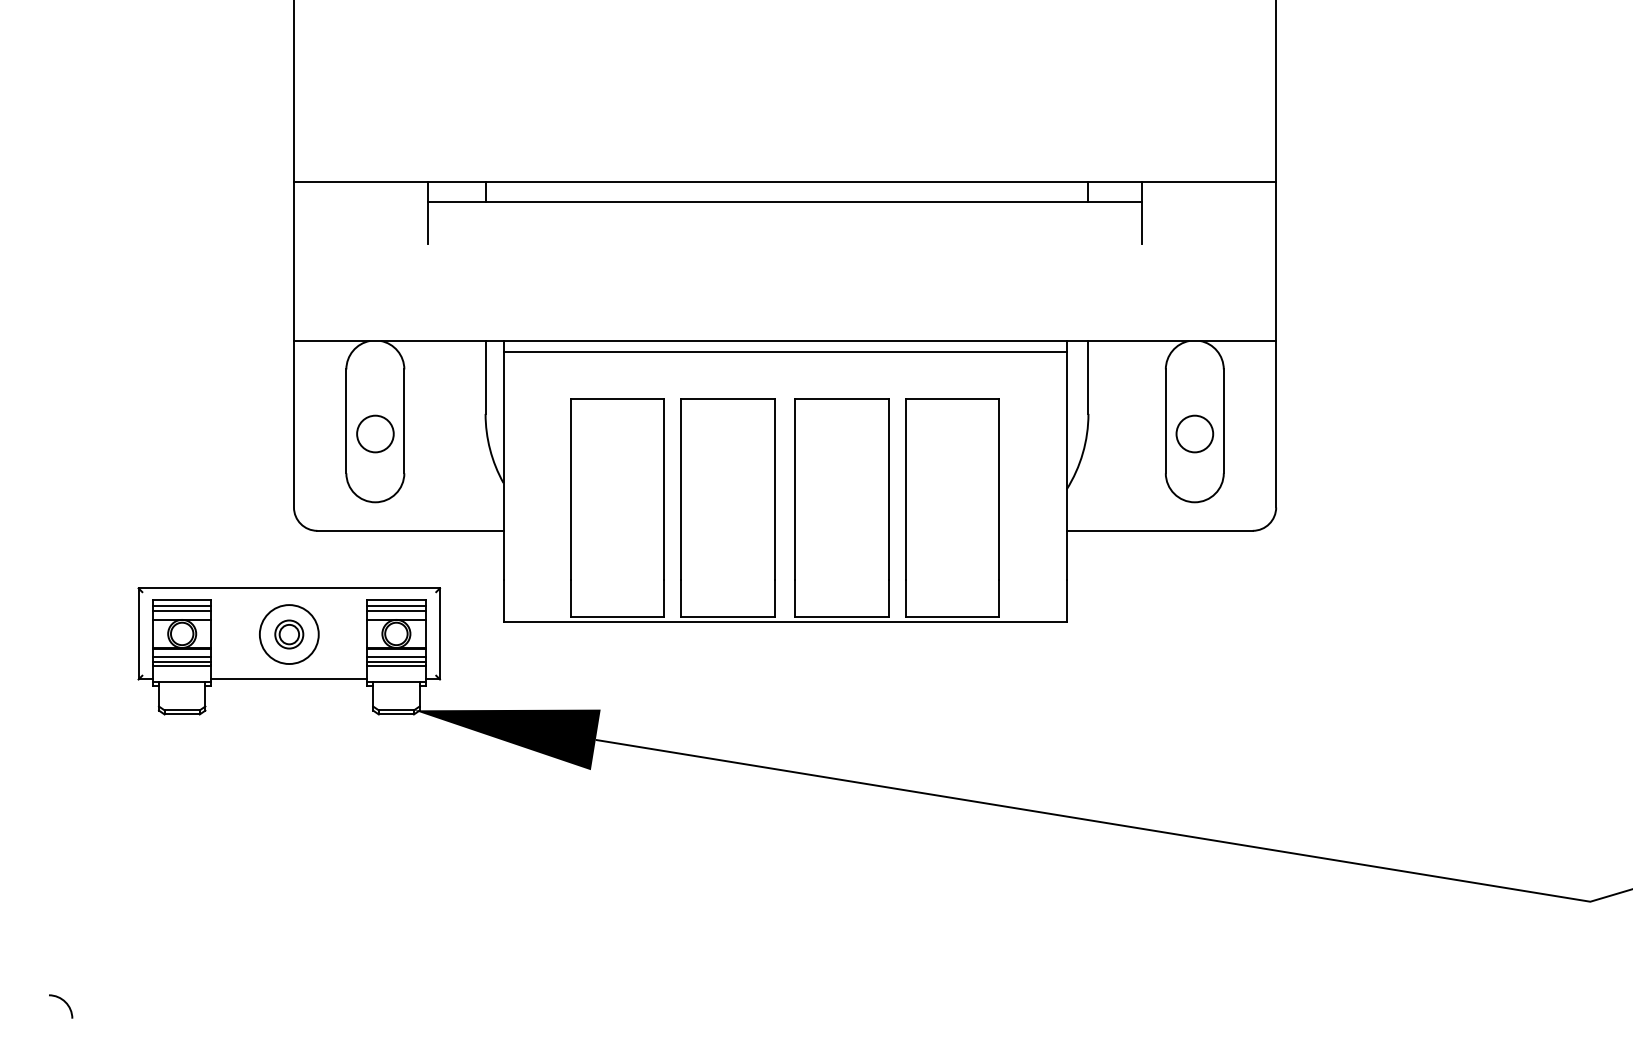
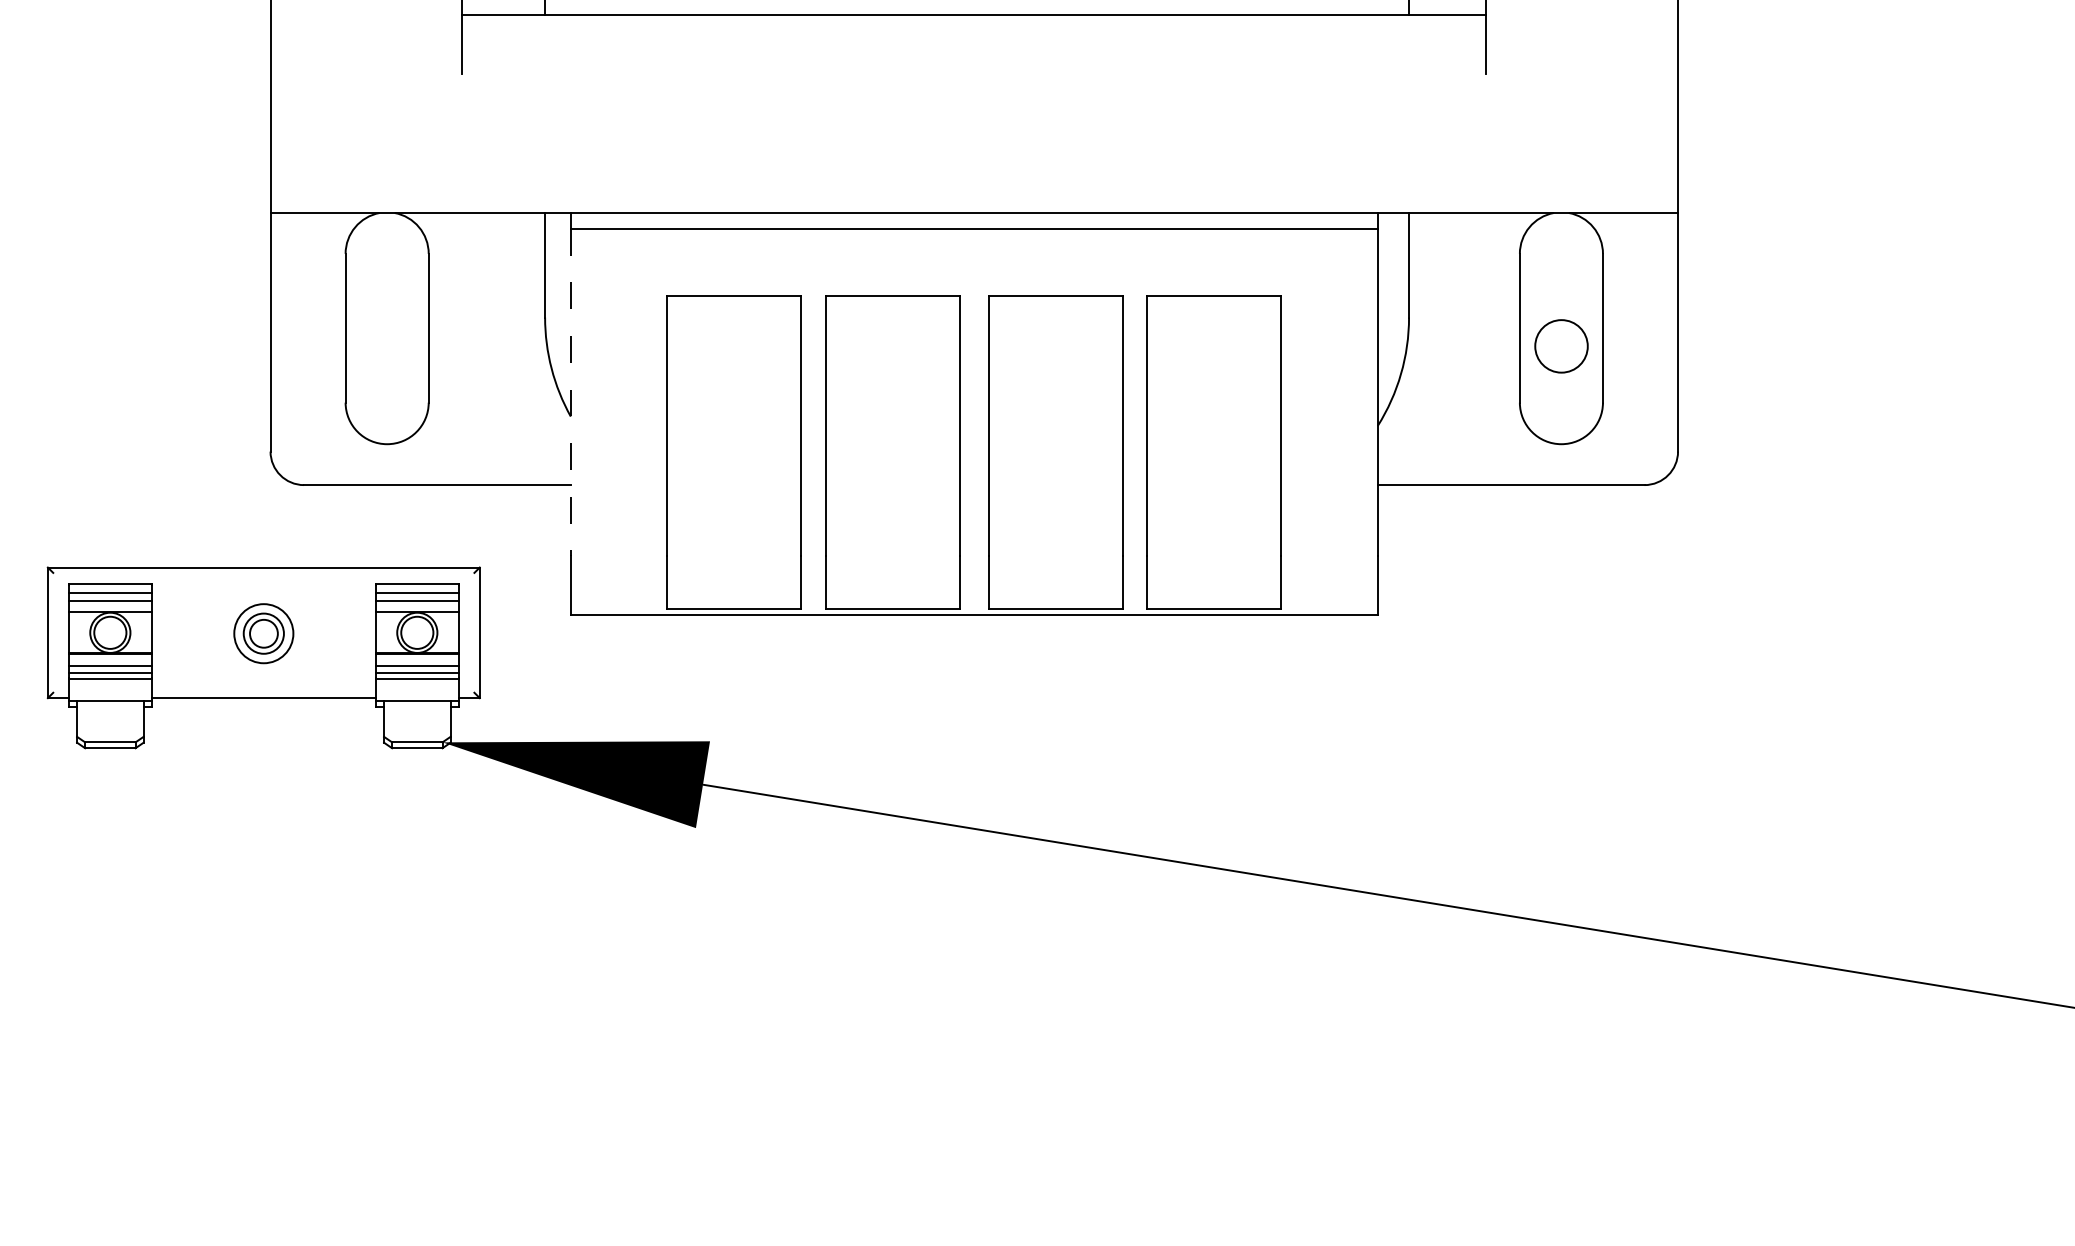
circle: (375, 433) -> (387, 345), removed
line: (503, 466) -> (570, 392), solid -> dashed
circle: (288, 634) -> (262, 633), size x0.7

